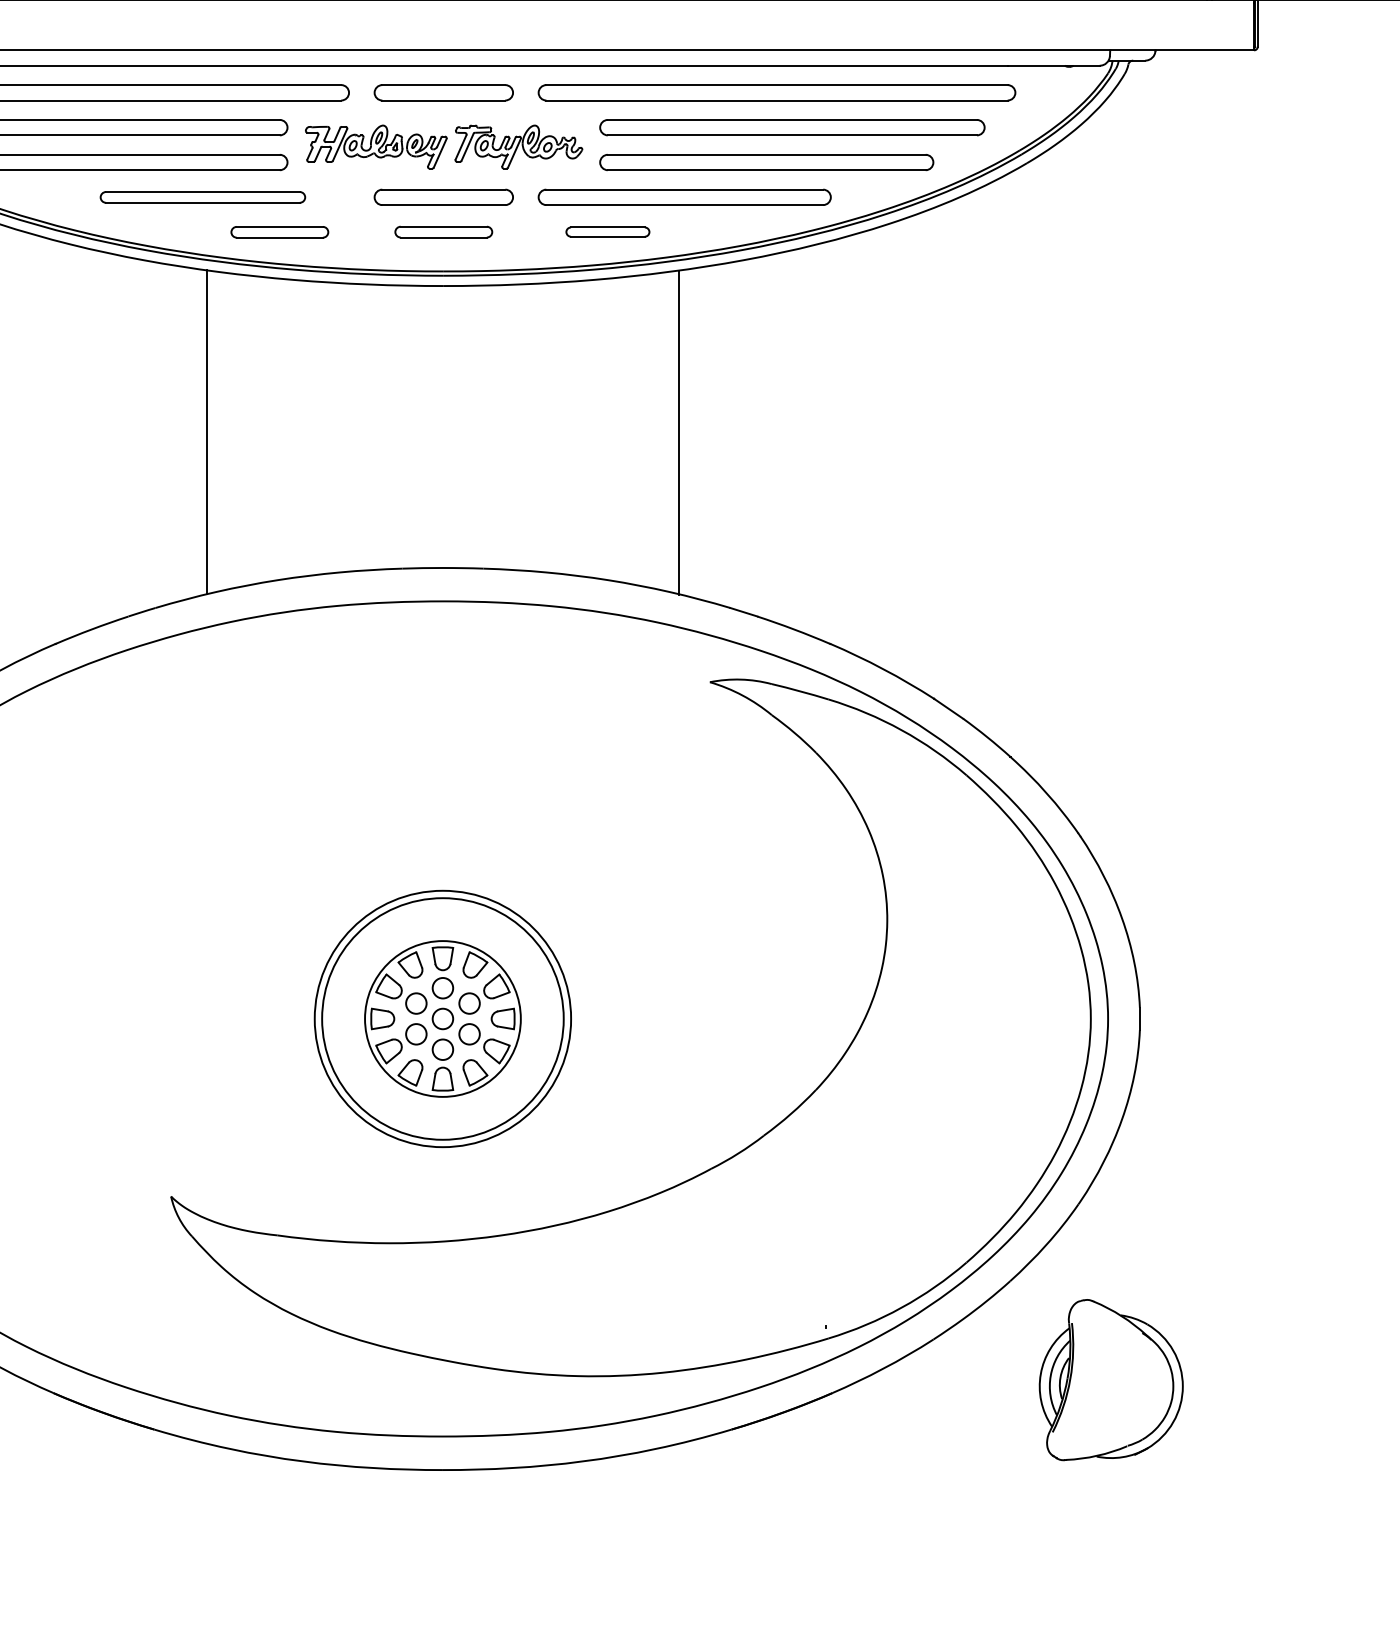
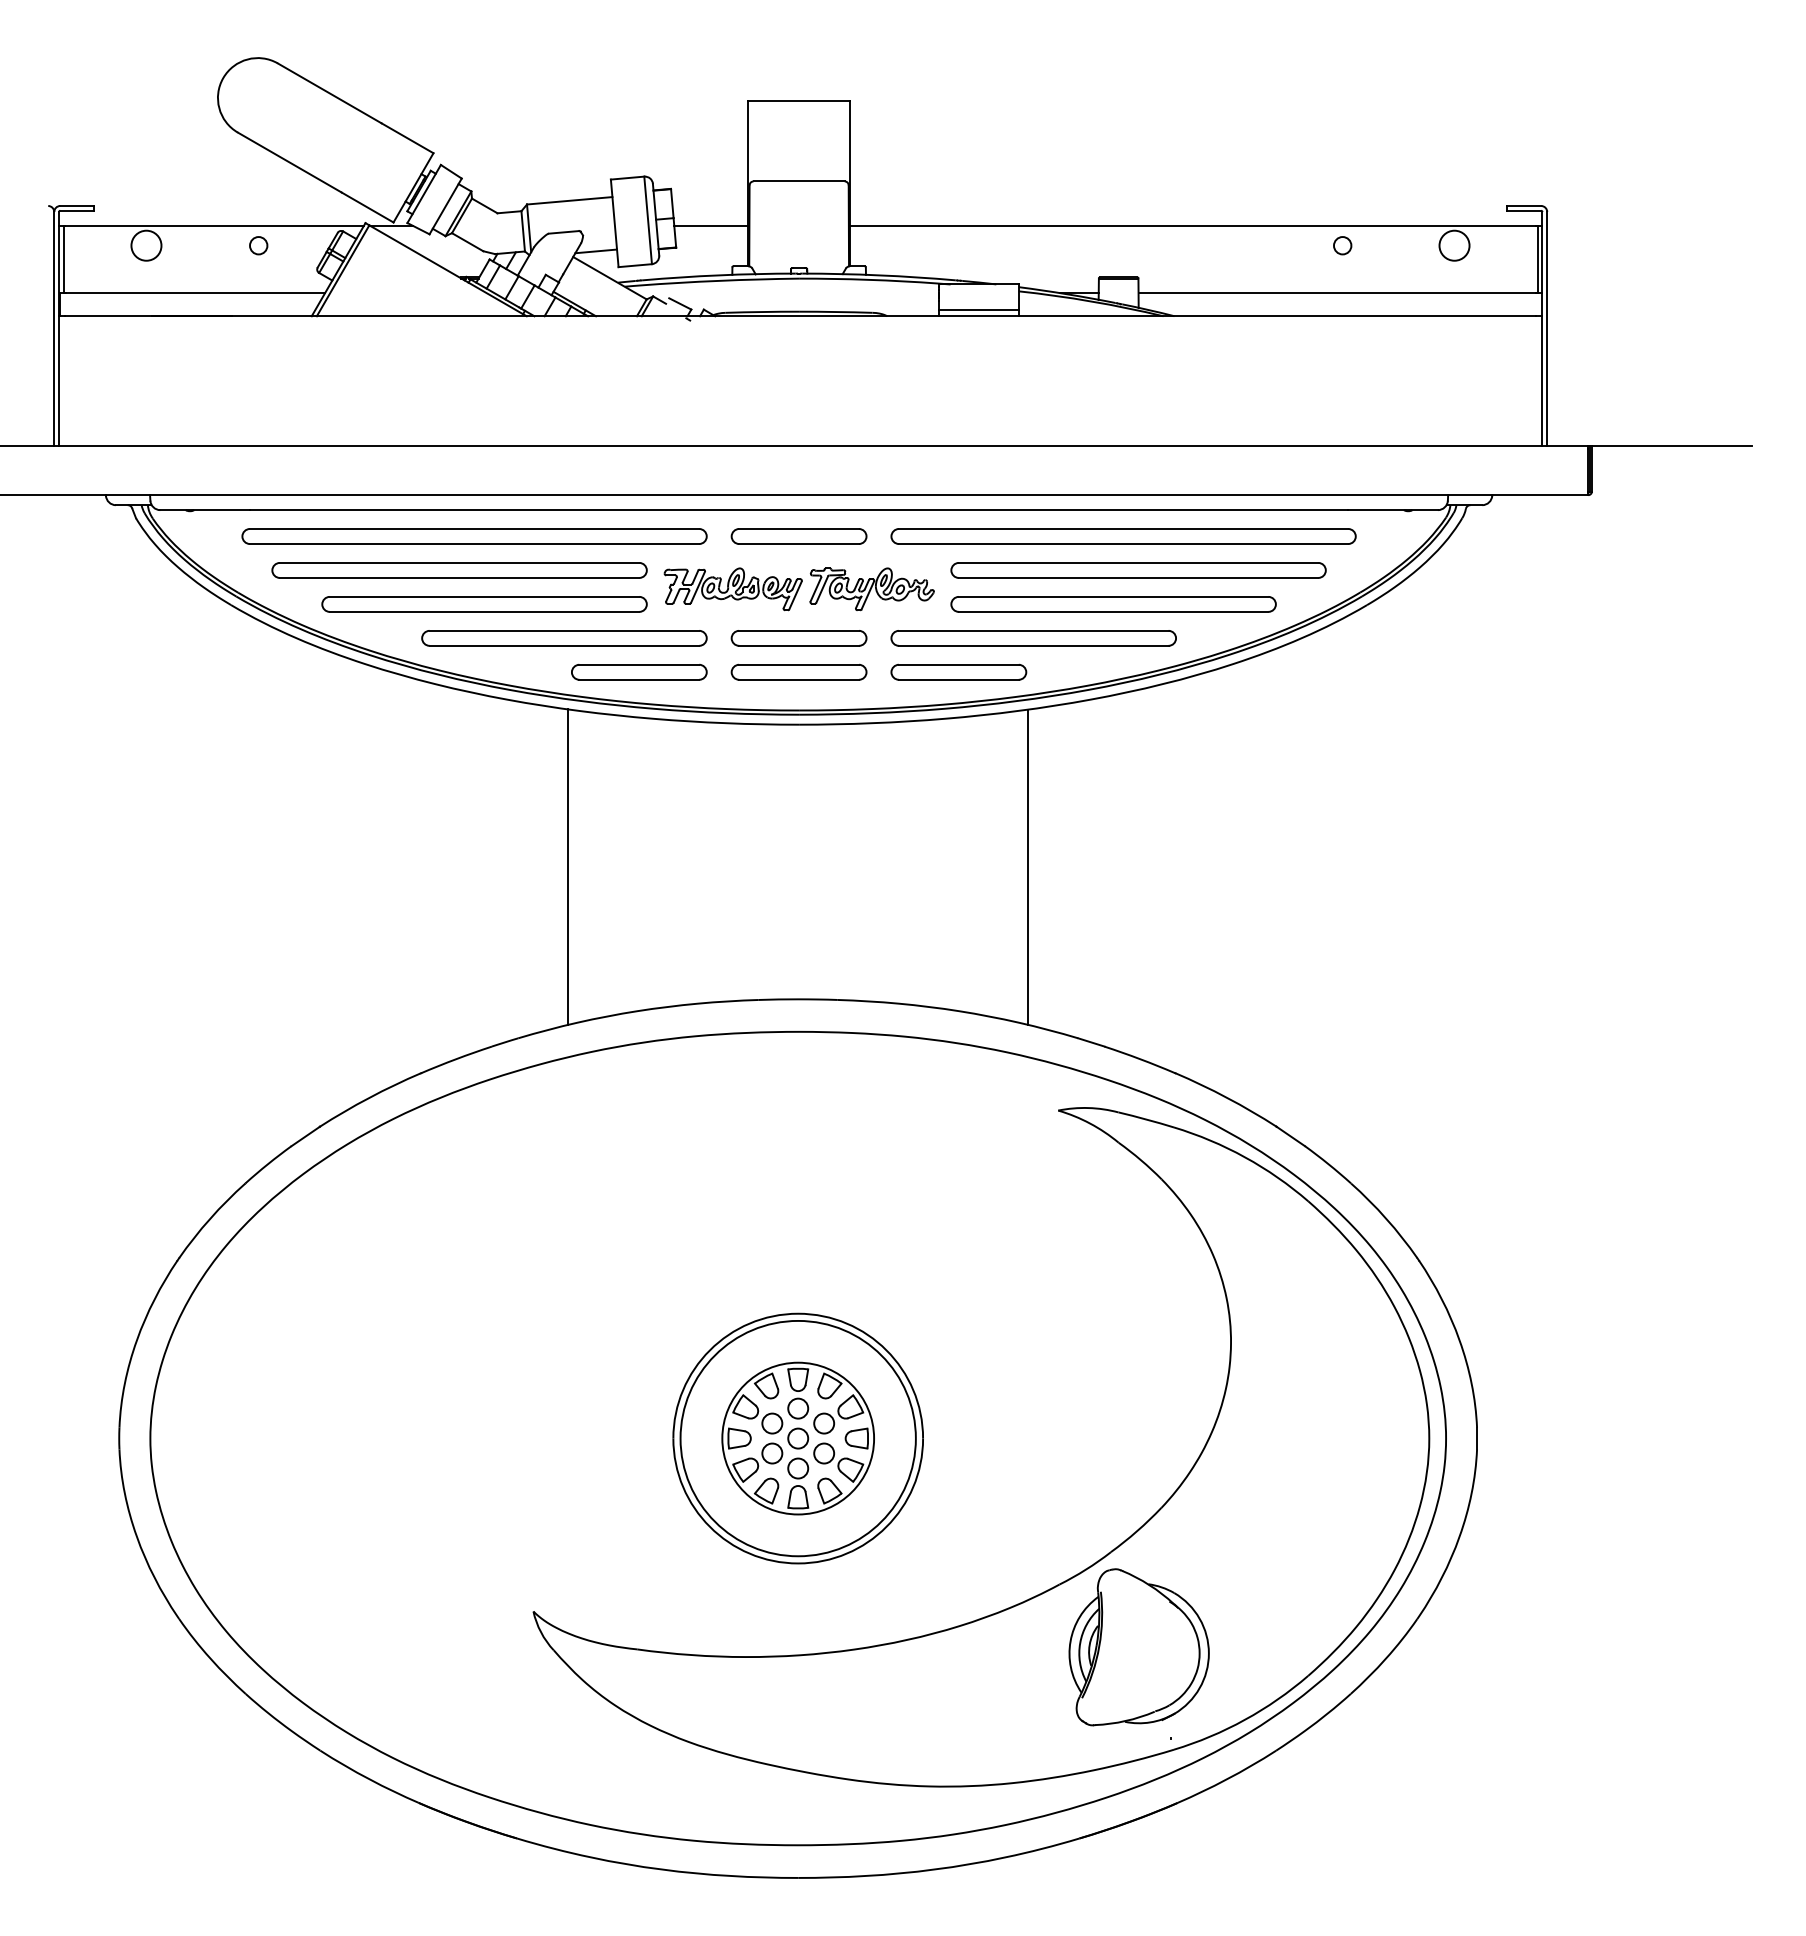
part: (202, 197) -> (564, 638), size x1.43
part: (443, 231) -> (798, 671), size x1.43
part: (607, 231) -> (958, 671), size x1.67
part: (279, 232) -> (639, 672), size x1.43
part: (1110, 1380) -> (1138, 1647), moved

